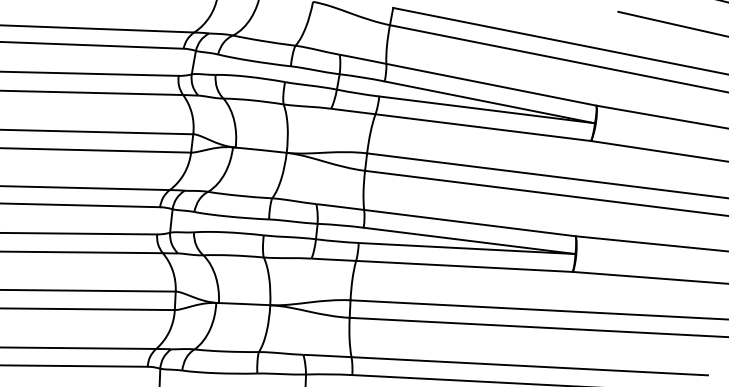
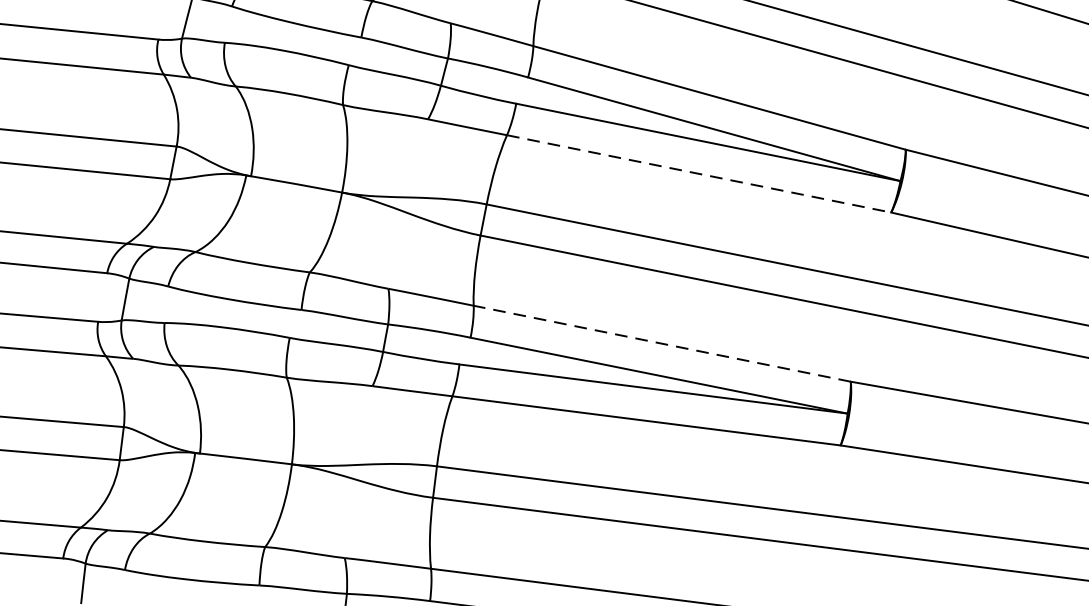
line: (483, 127) -> (699, 173), solid -> dashed
line: (470, 223) -> (663, 344), solid -> dashed

